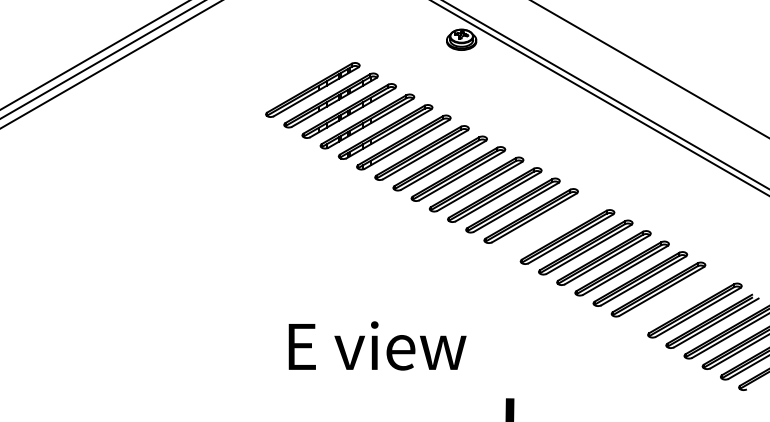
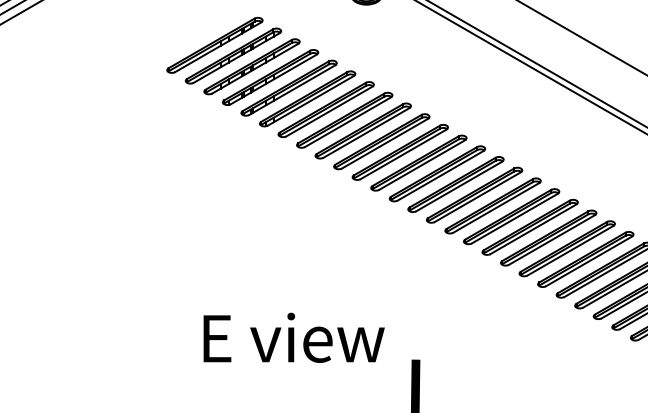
part: (549, 226) -> (456, 184), added
part: (676, 299) -> (585, 258), added
text: (377, 345) -> (294, 337), moved

